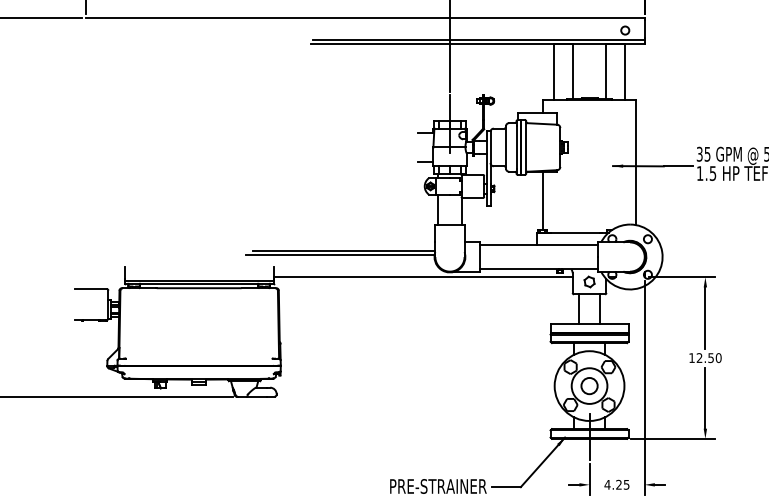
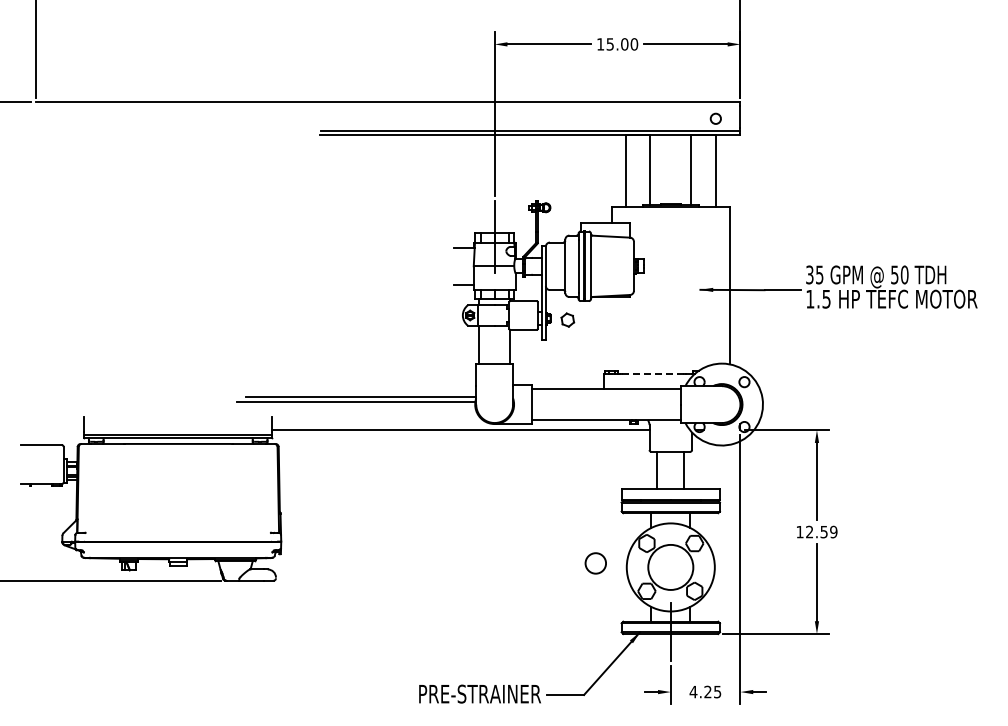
line: (542, 200) -> (611, 333), removed
line: (575, 232) -> (652, 373), solid -> dashed
part: (589, 281) -> (567, 319), moved
text: (718, 358) -> (833, 532), 12.50 -> 12.59
circle: (589, 386) -> (595, 563), moved

